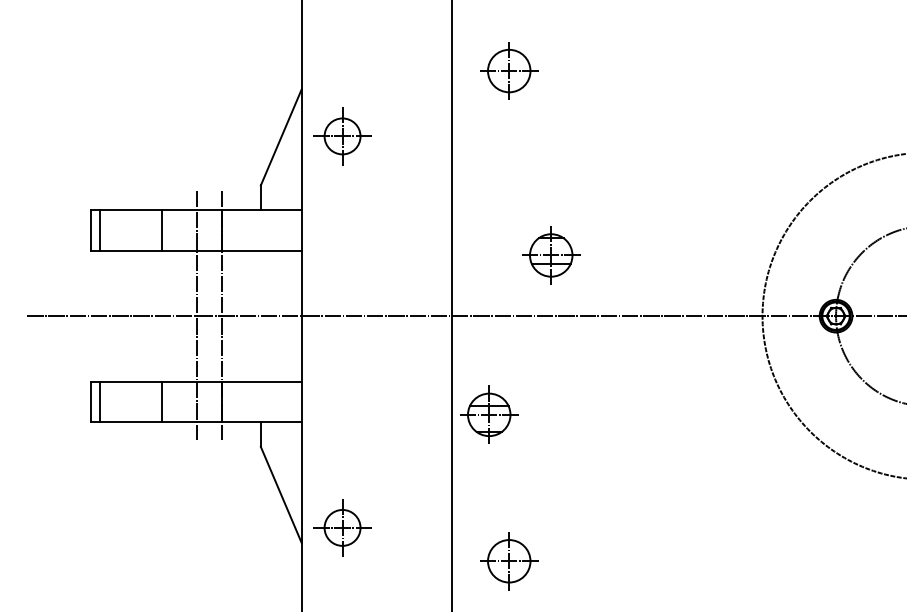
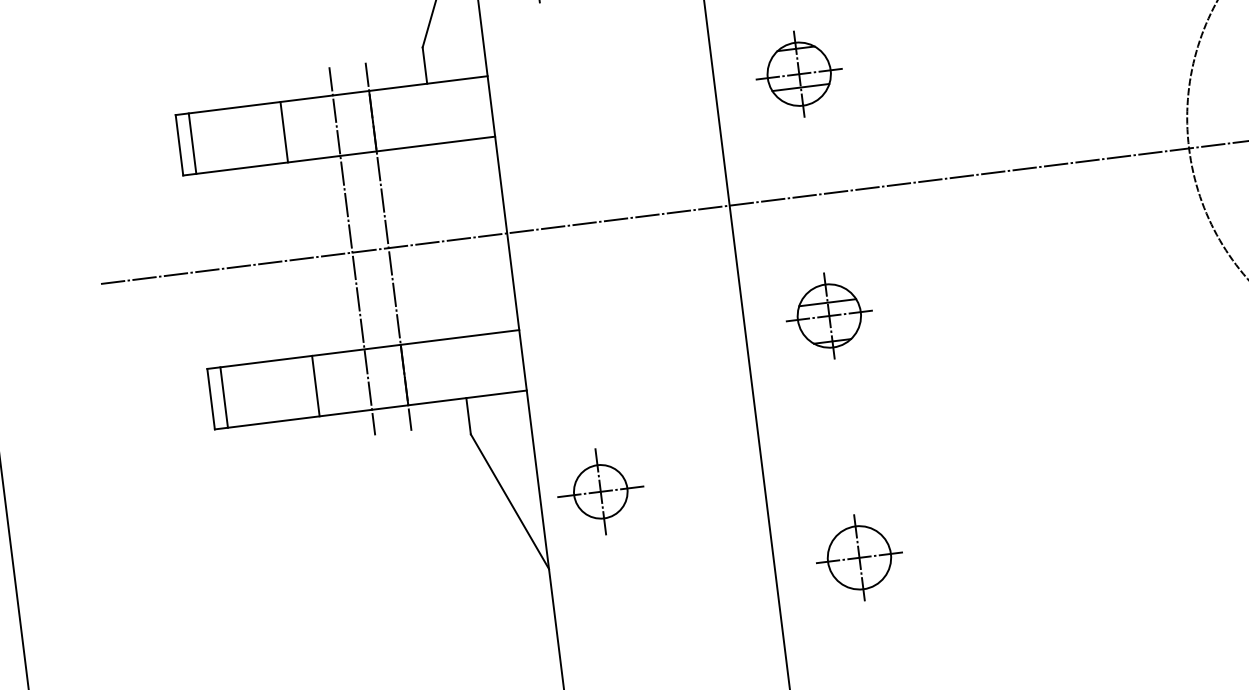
part: (551, 255) -> (799, 74), moved
part: (489, 414) -> (829, 315), moved
part: (342, 527) -> (600, 491), moved

